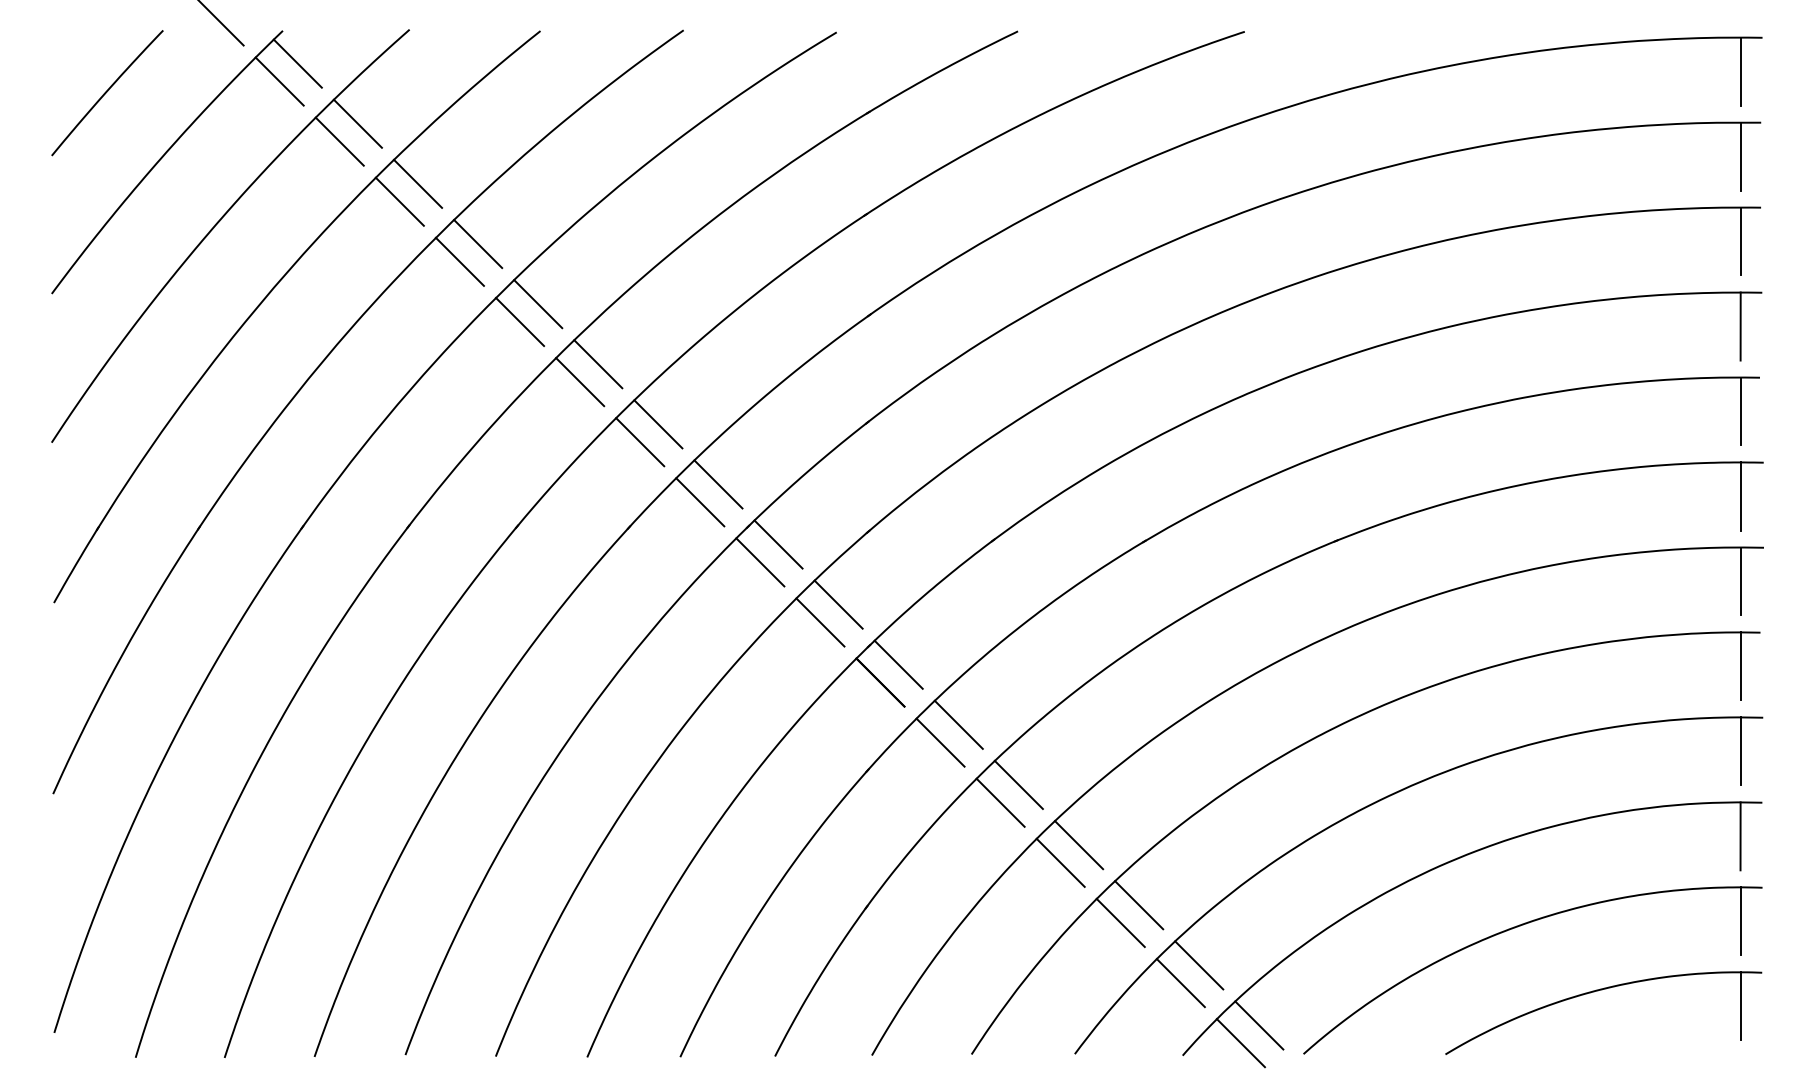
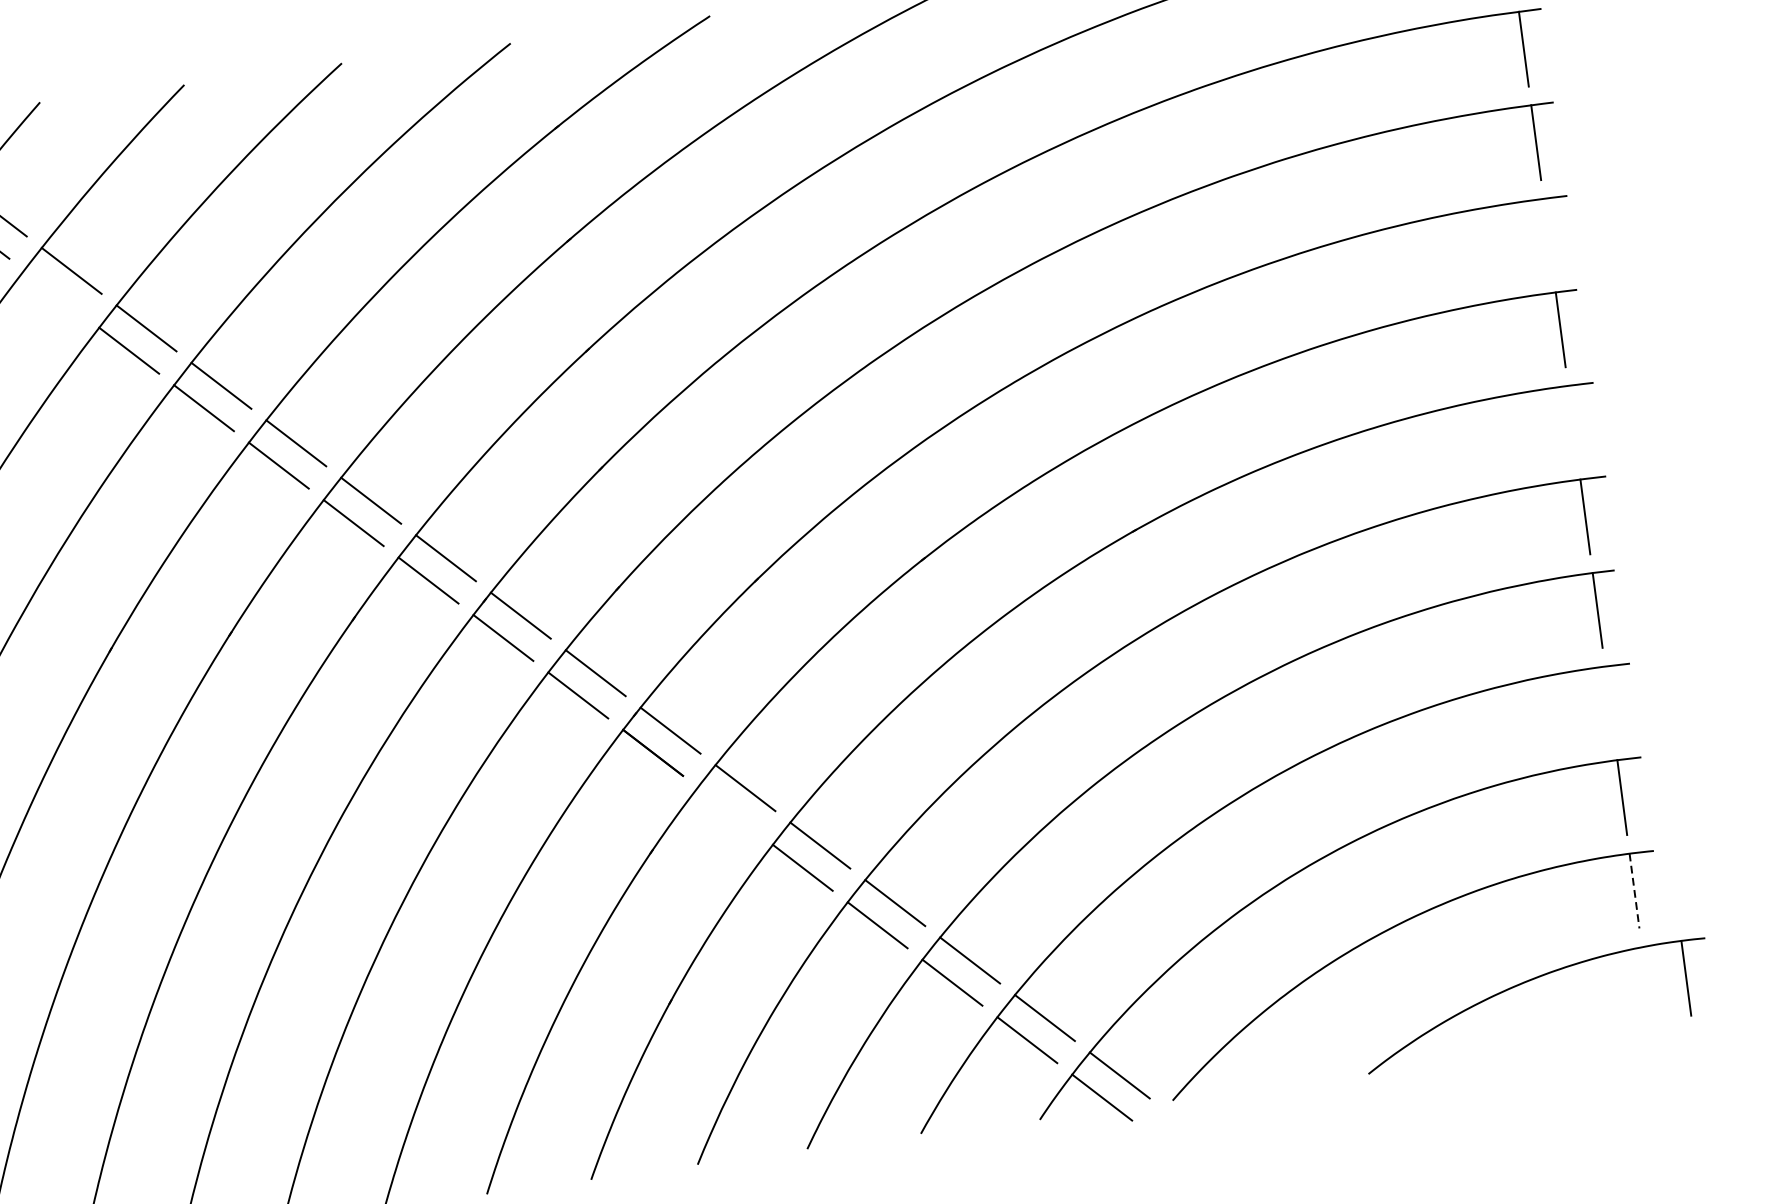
line: (399, 201) -> (53, 293), removed
line: (1740, 326) -> (1548, 236), removed
line: (1740, 496) -> (1572, 423), removed
line: (940, 742) -> (727, 810), removed
line: (1740, 751) -> (1609, 704), removed
line: (1740, 921) -> (1634, 891), solid -> dashed
part: (1598, 991) -> (1527, 982), moved

